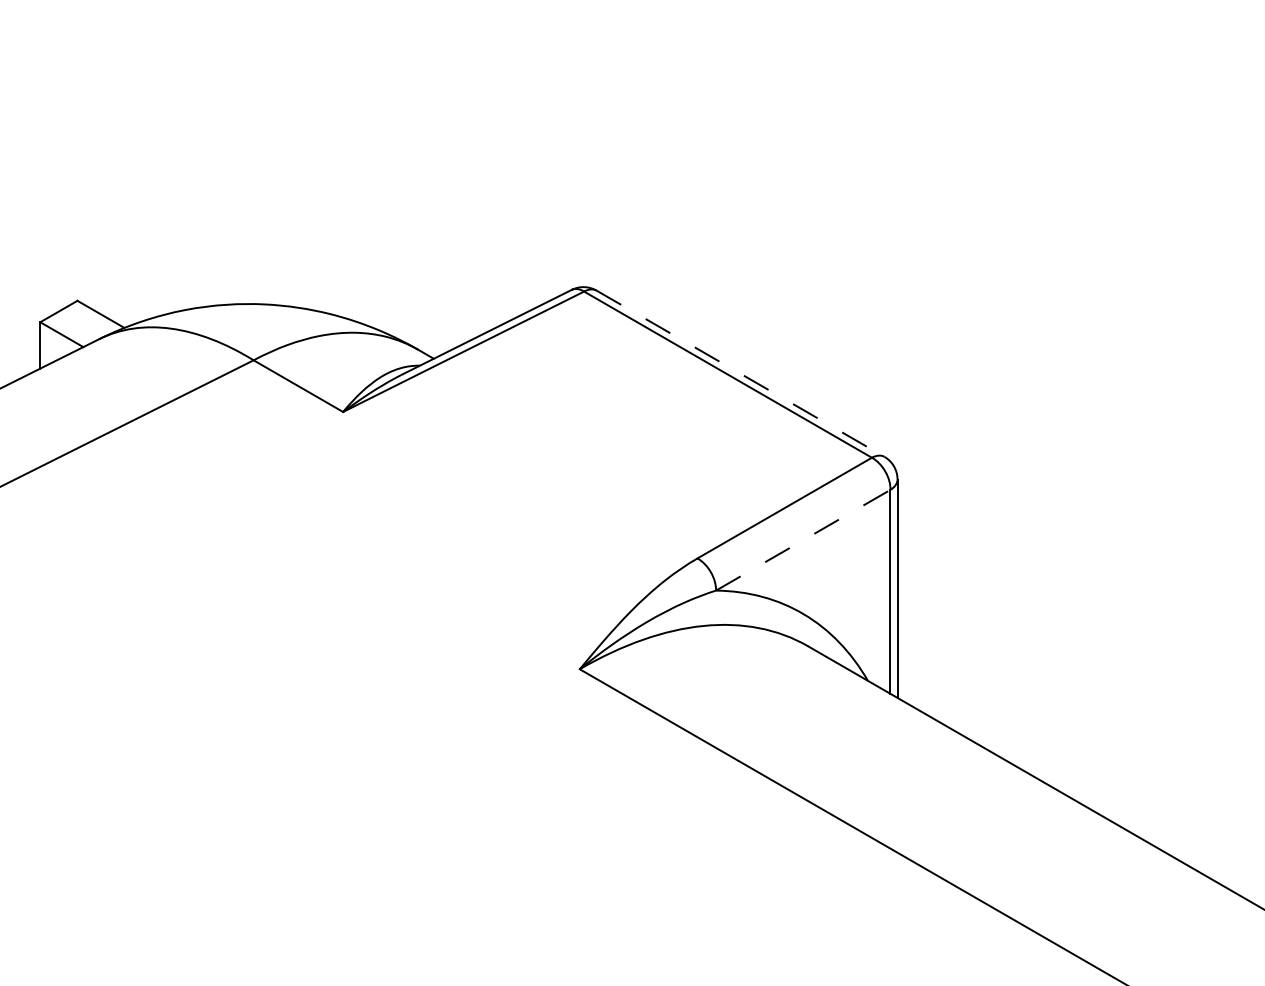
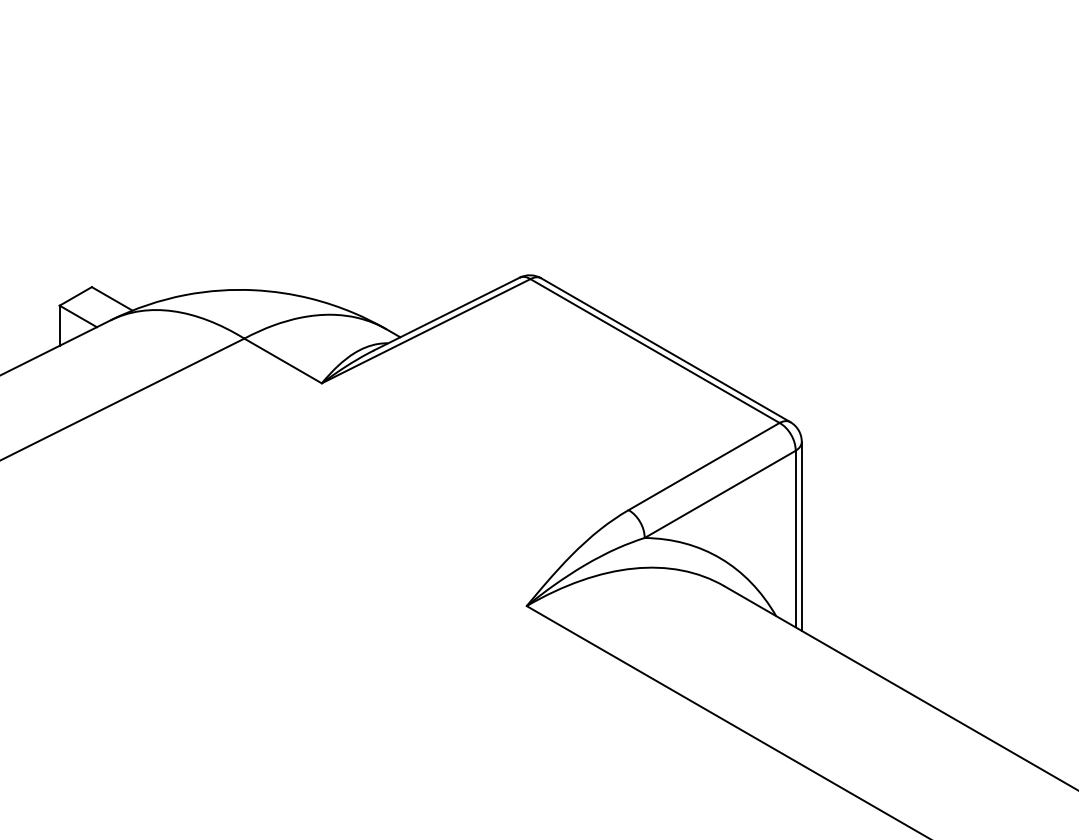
line: (740, 373) -> (665, 350), dashed -> solid
line: (803, 540) -> (720, 494), dashed -> solid

